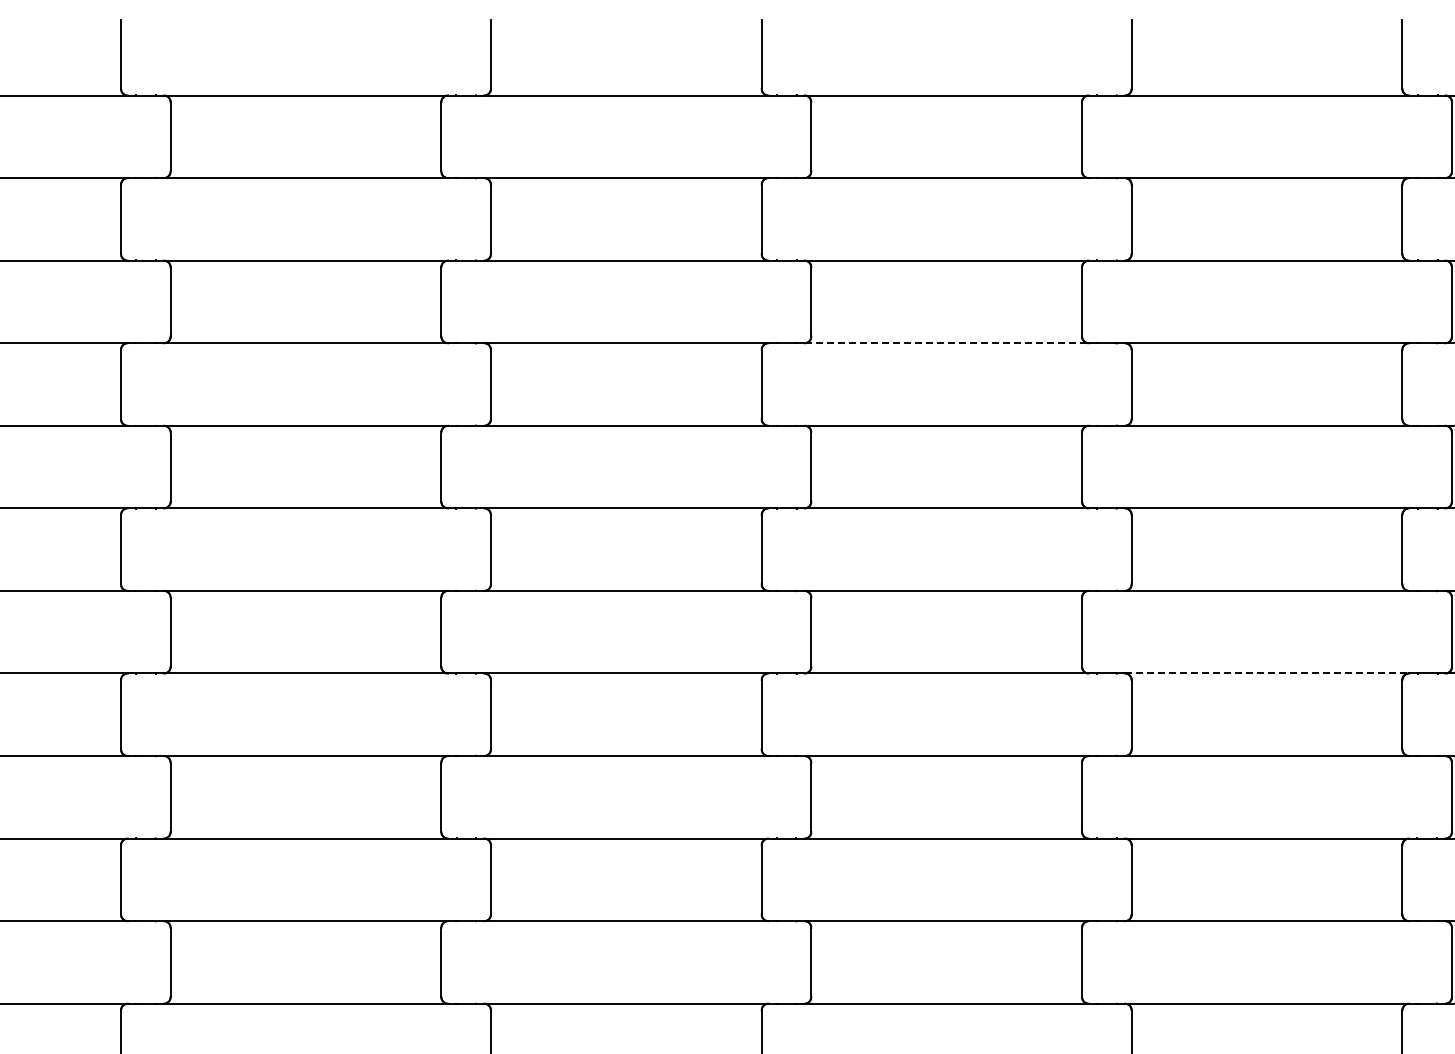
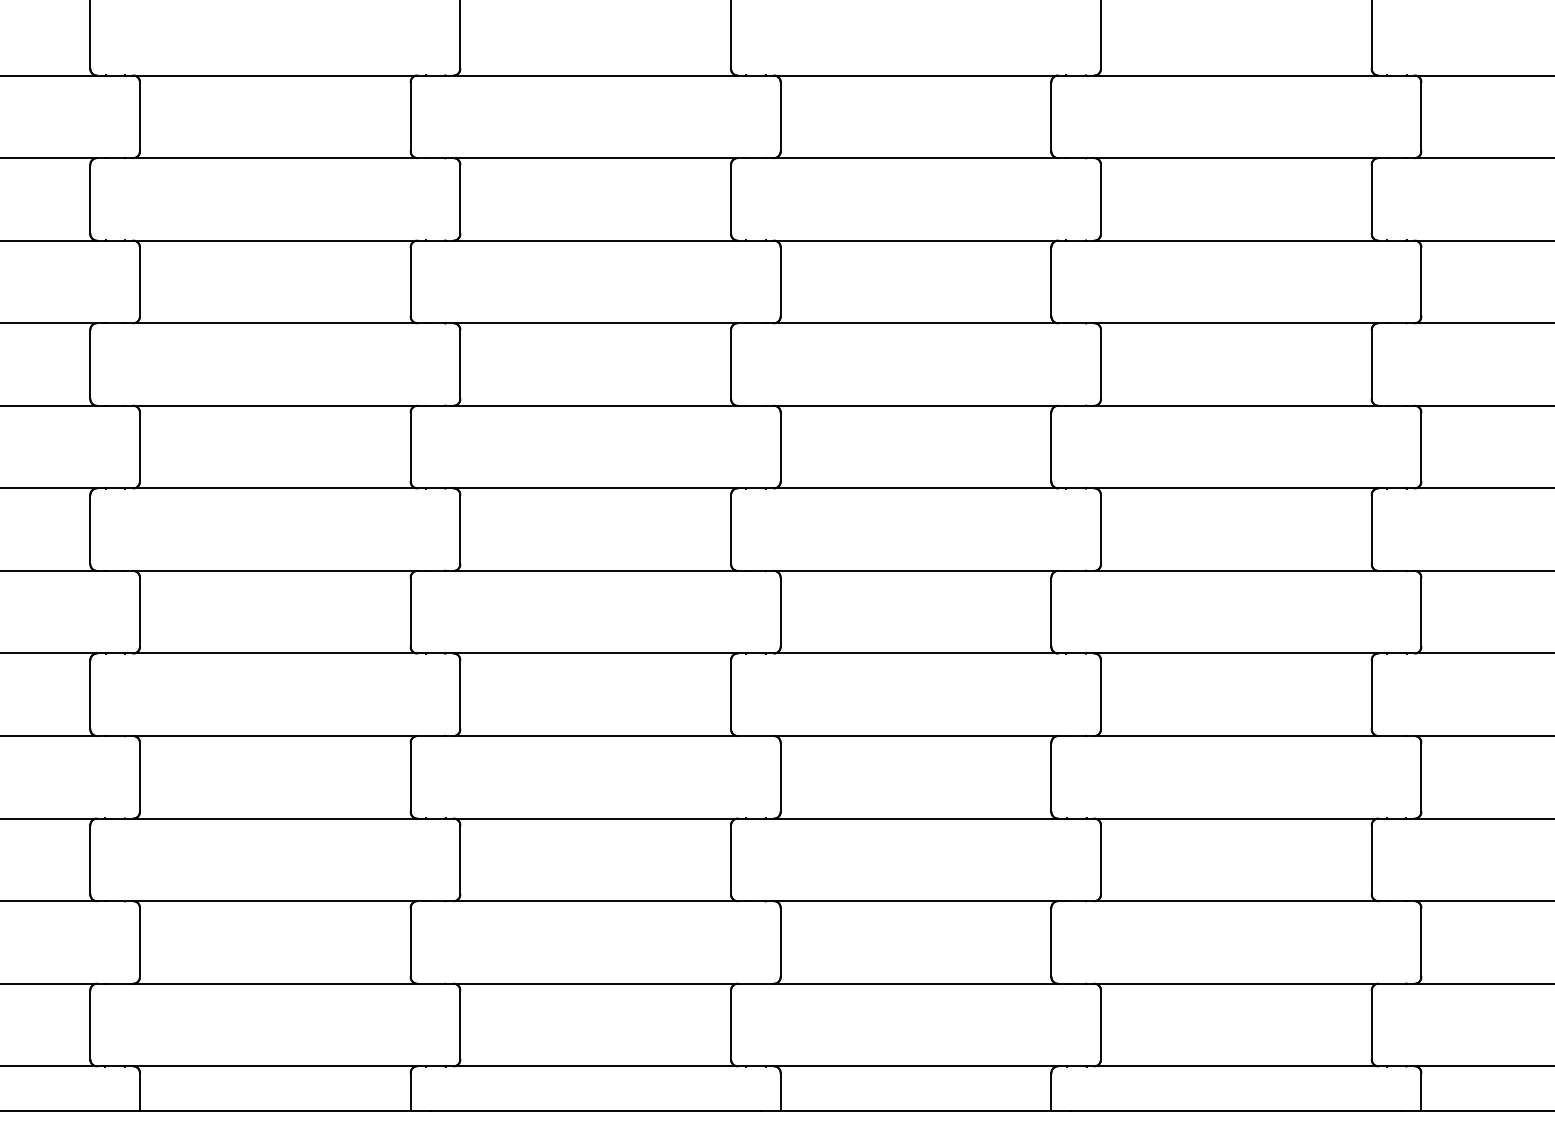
line: (947, 343) -> (916, 323), dashed -> solid
line: (1267, 673) -> (1236, 653), dashed -> solid

